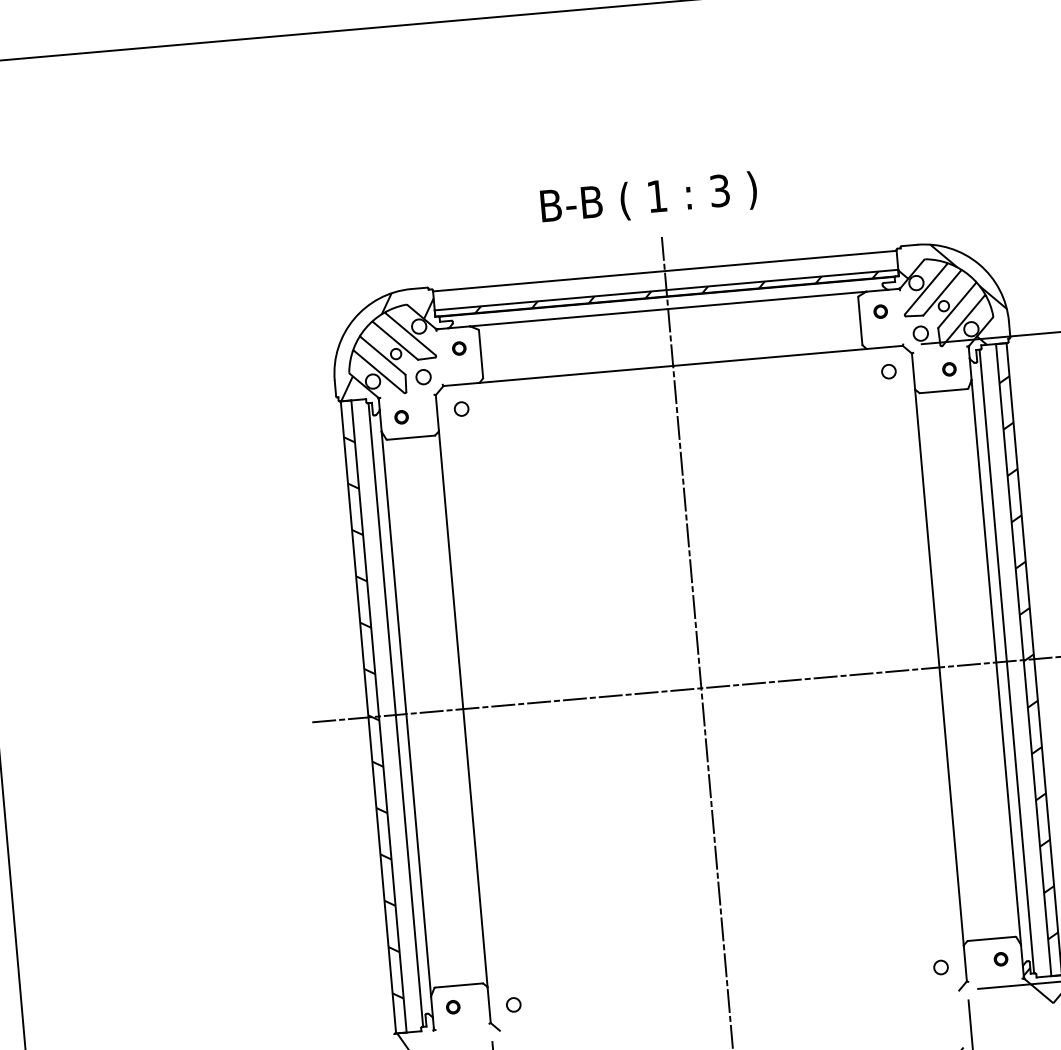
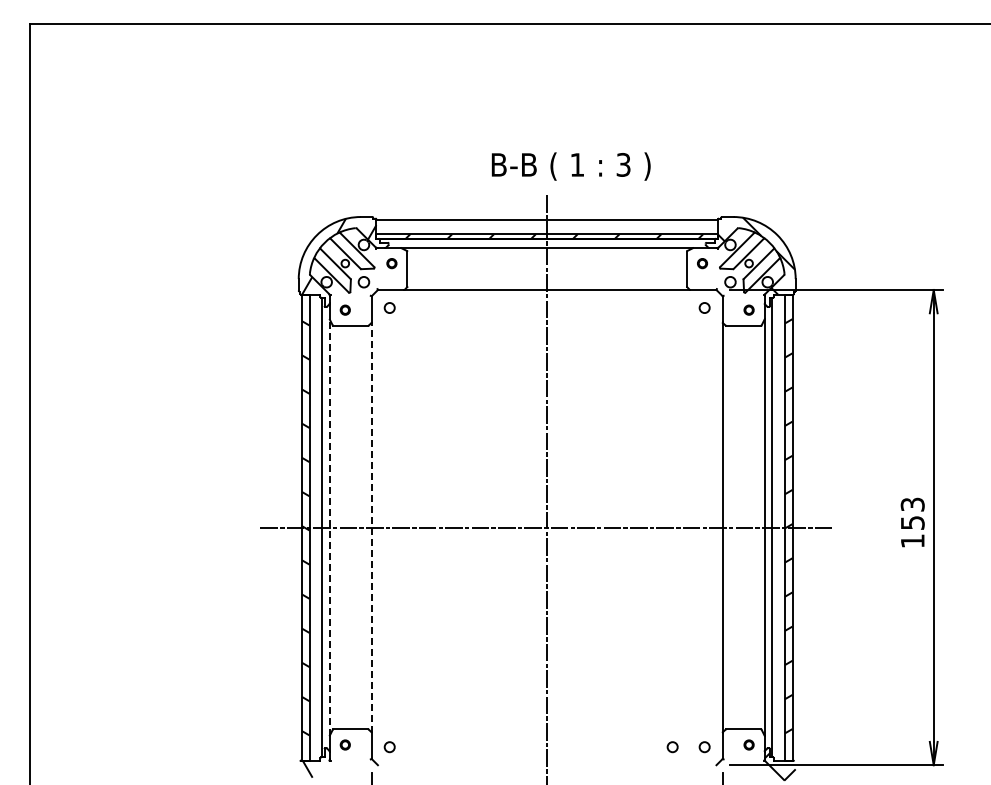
text: (648, 199) -> (570, 166), moved
line: (462, 709) -> (371, 527), solid -> dashed
line: (405, 714) -> (329, 527), solid -> dashed
circle: (897, 971) -> (672, 747), added

